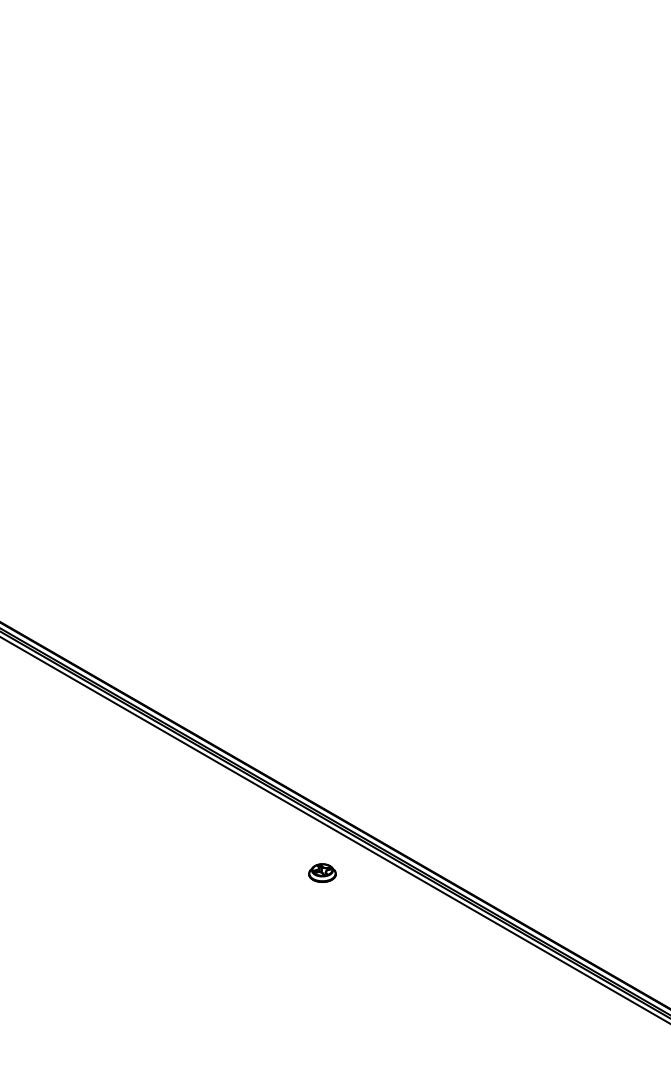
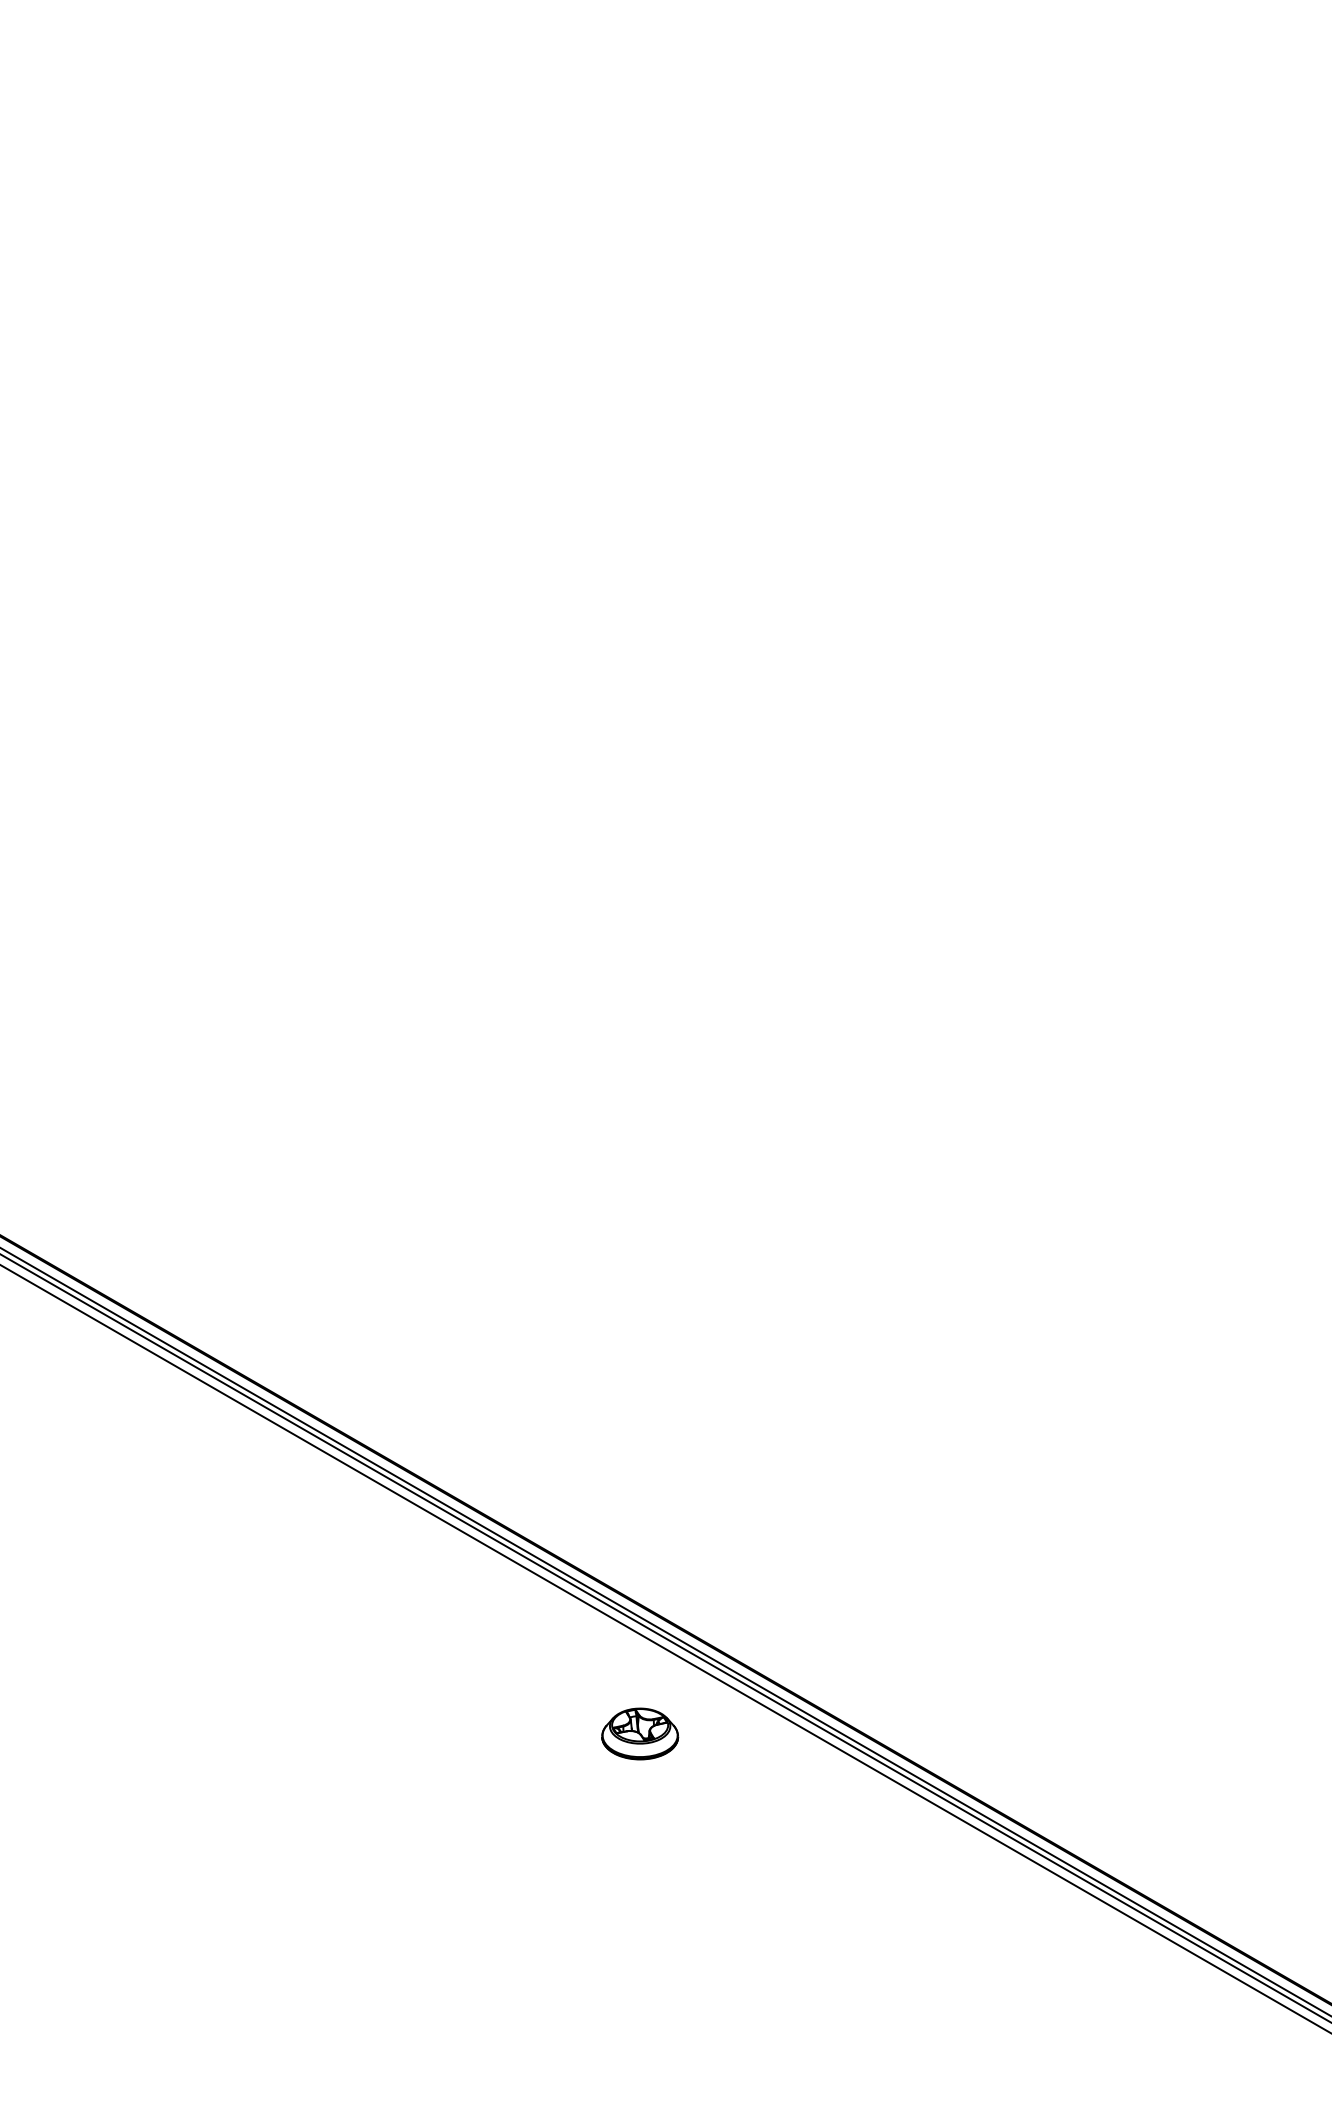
part: (322, 872) -> (640, 1732), size x1.43

